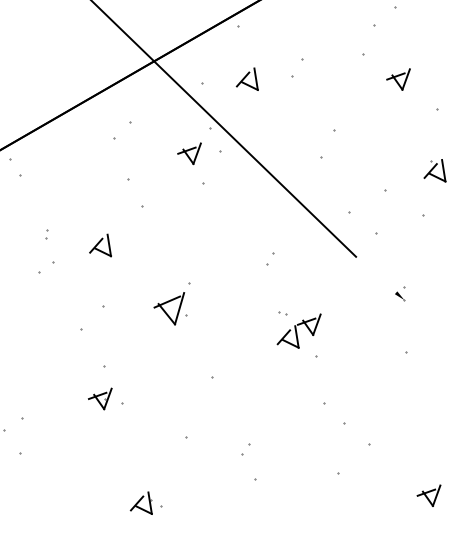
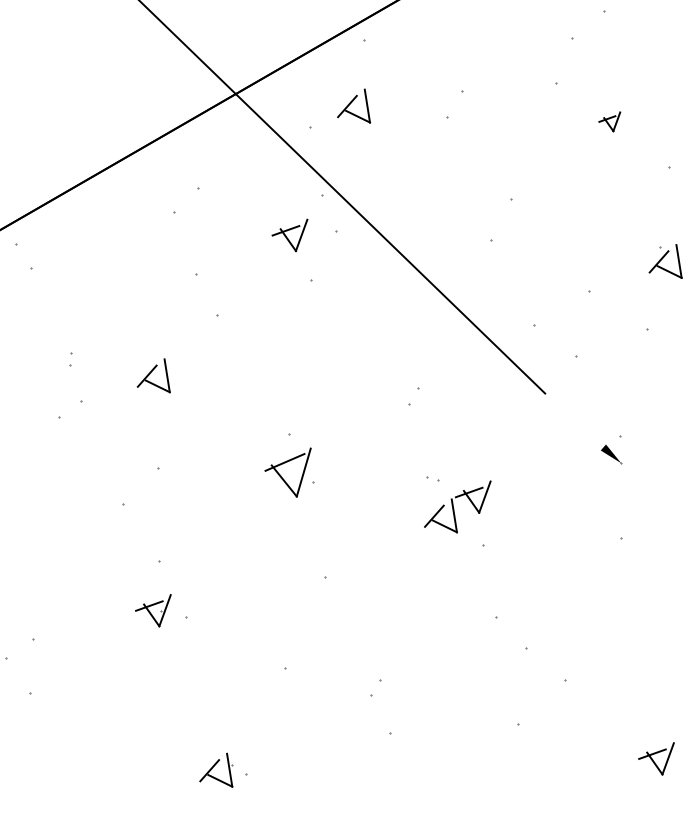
part: (246, 78) -> (352, 104), moved
part: (398, 79) -> (609, 121), size x0.6
part: (400, 293) -> (612, 449), size x1.4
part: (170, 308) -> (289, 472), moved

